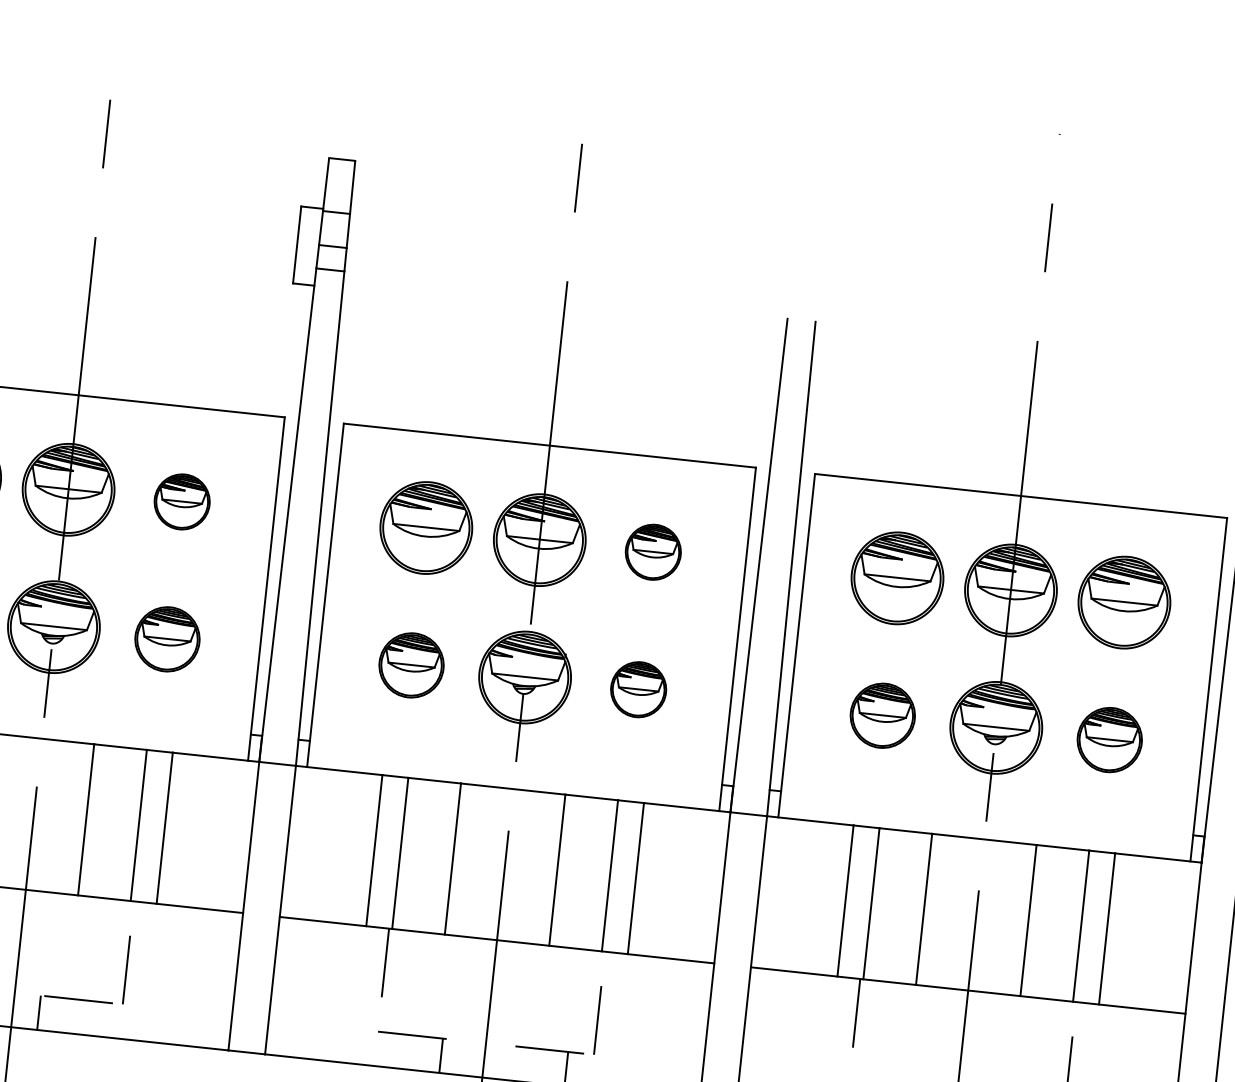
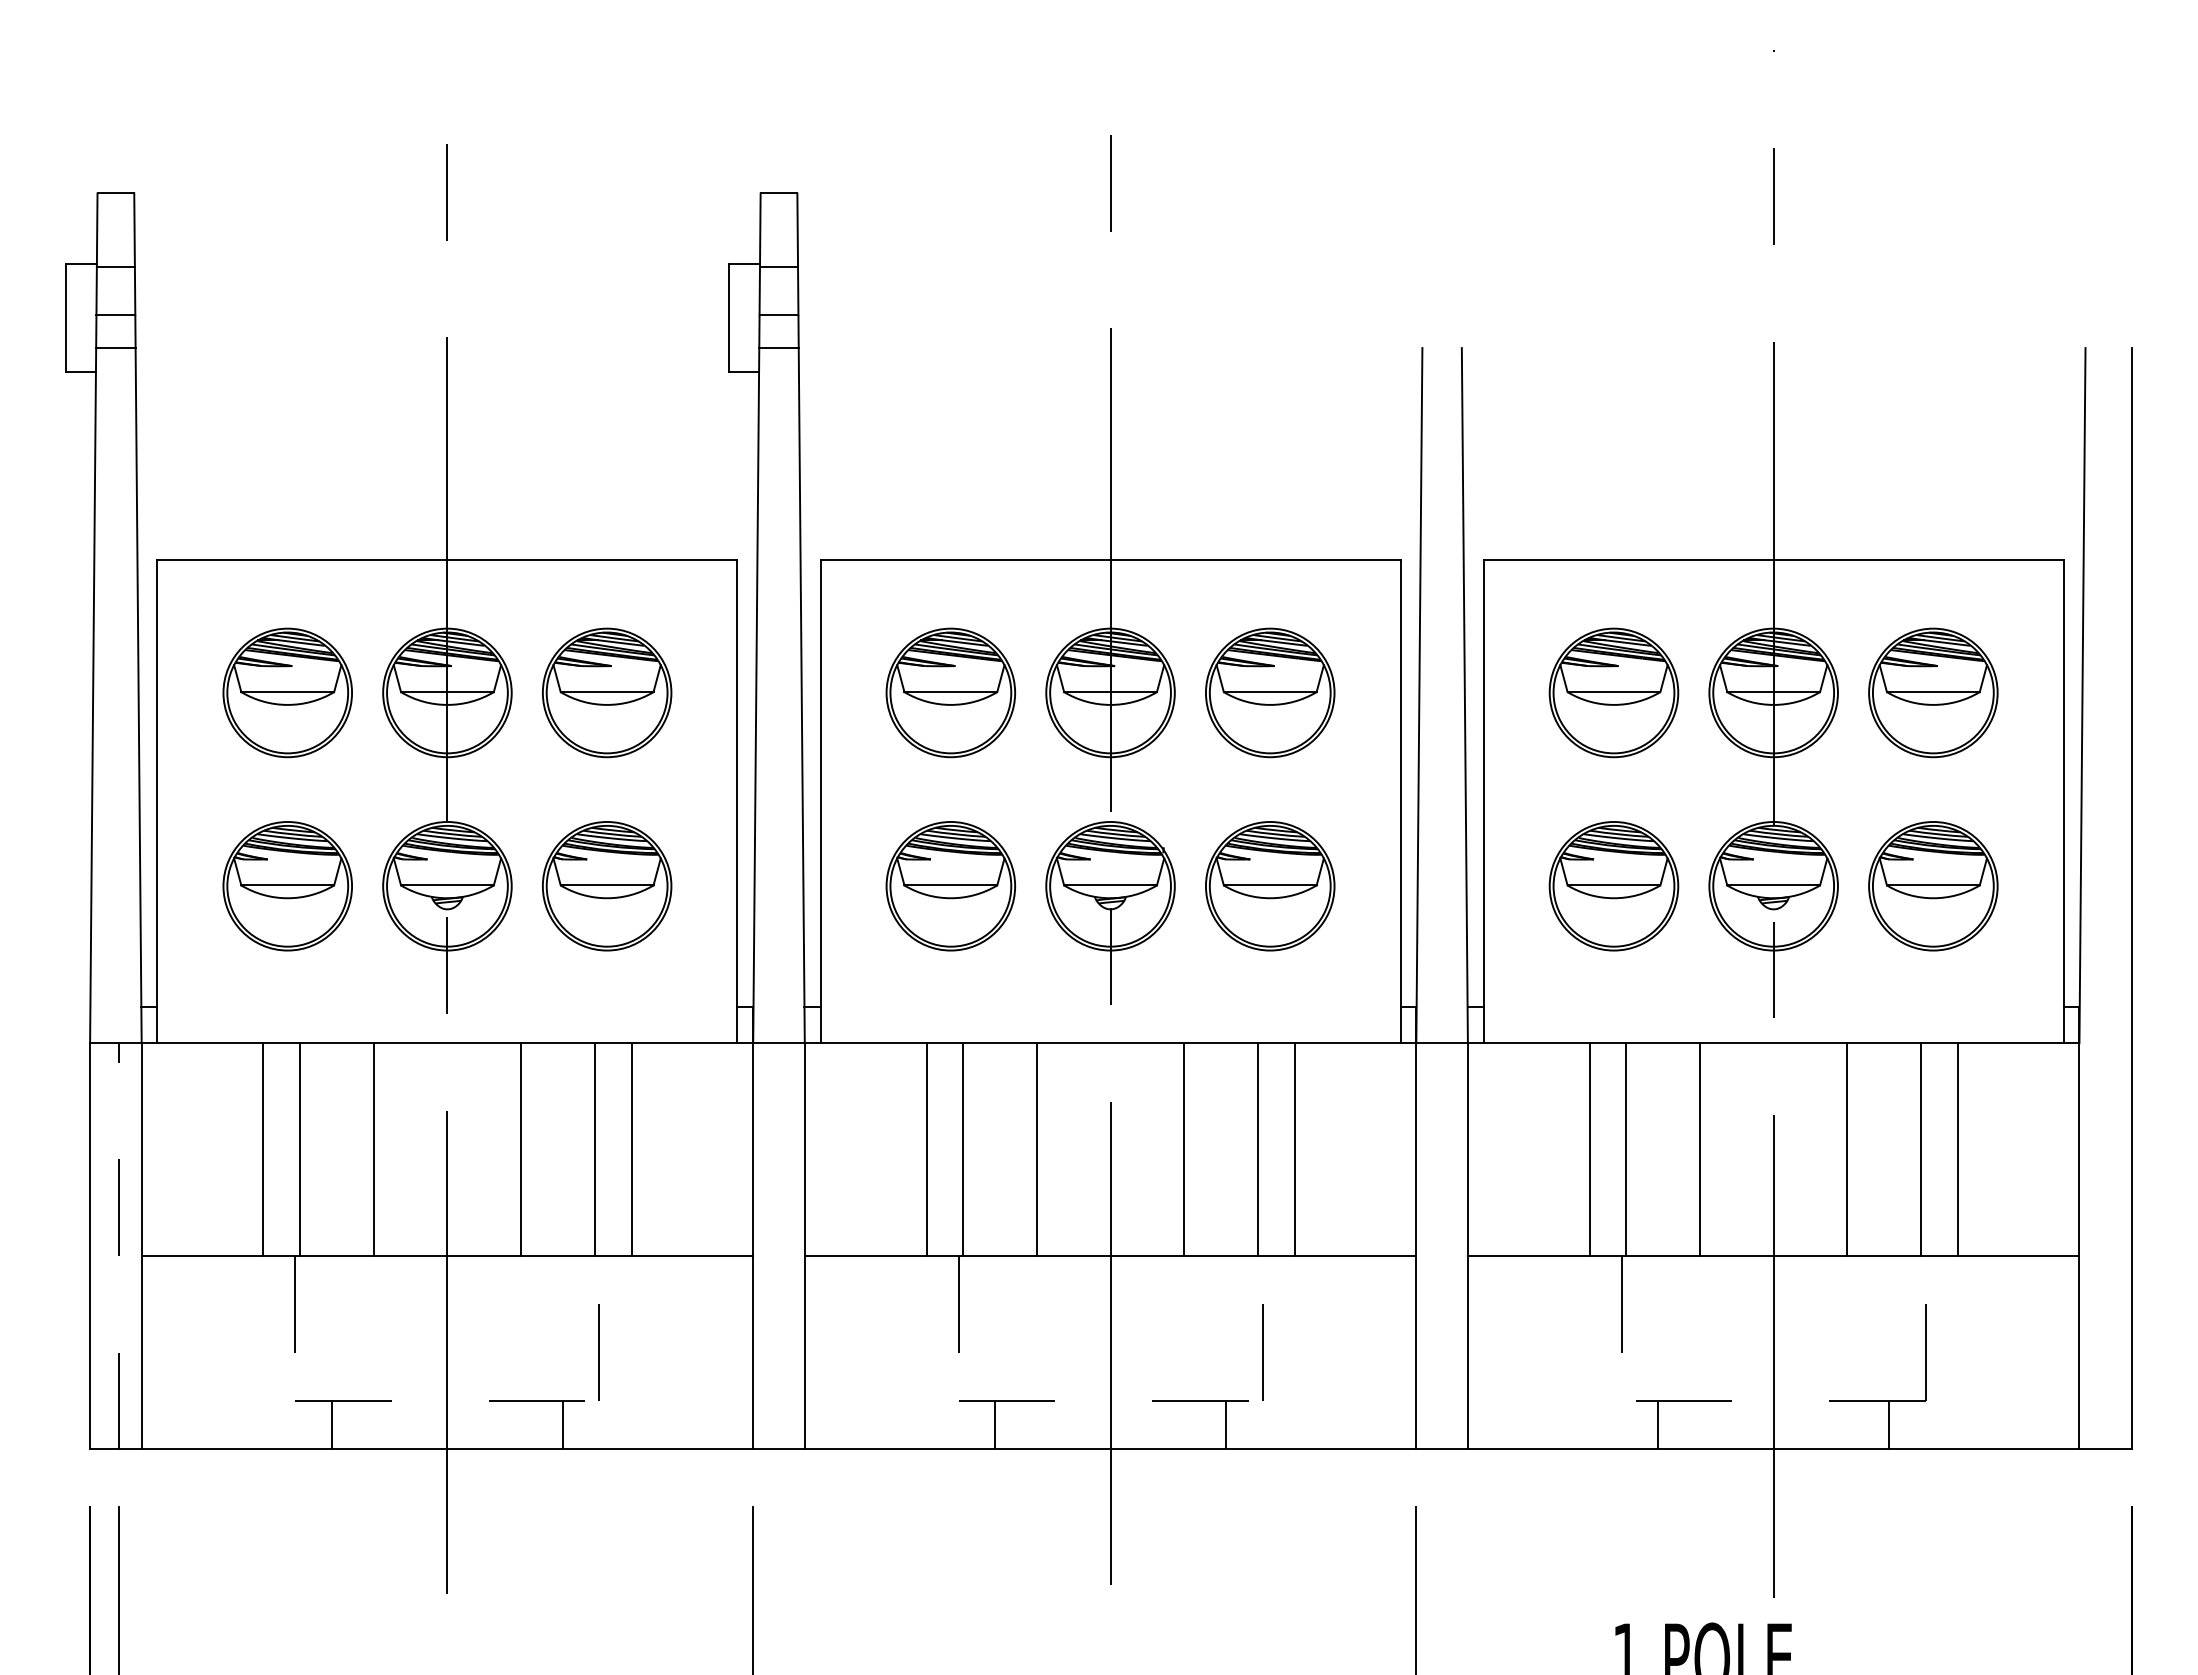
part: (182, 501) -> (607, 692), size x1.67
part: (653, 551) -> (1270, 692), size x1.67
part: (167, 639) -> (607, 886), size x1.43
part: (411, 665) -> (950, 886), size x1.43
part: (638, 689) -> (1270, 886), size x1.67
part: (882, 715) -> (1613, 886), size x1.43
part: (1109, 740) -> (1933, 886), size x1.43
line: (39, 1012) -> (563, 1424), moved
line: (440, 1055) -> (994, 1424), moved

